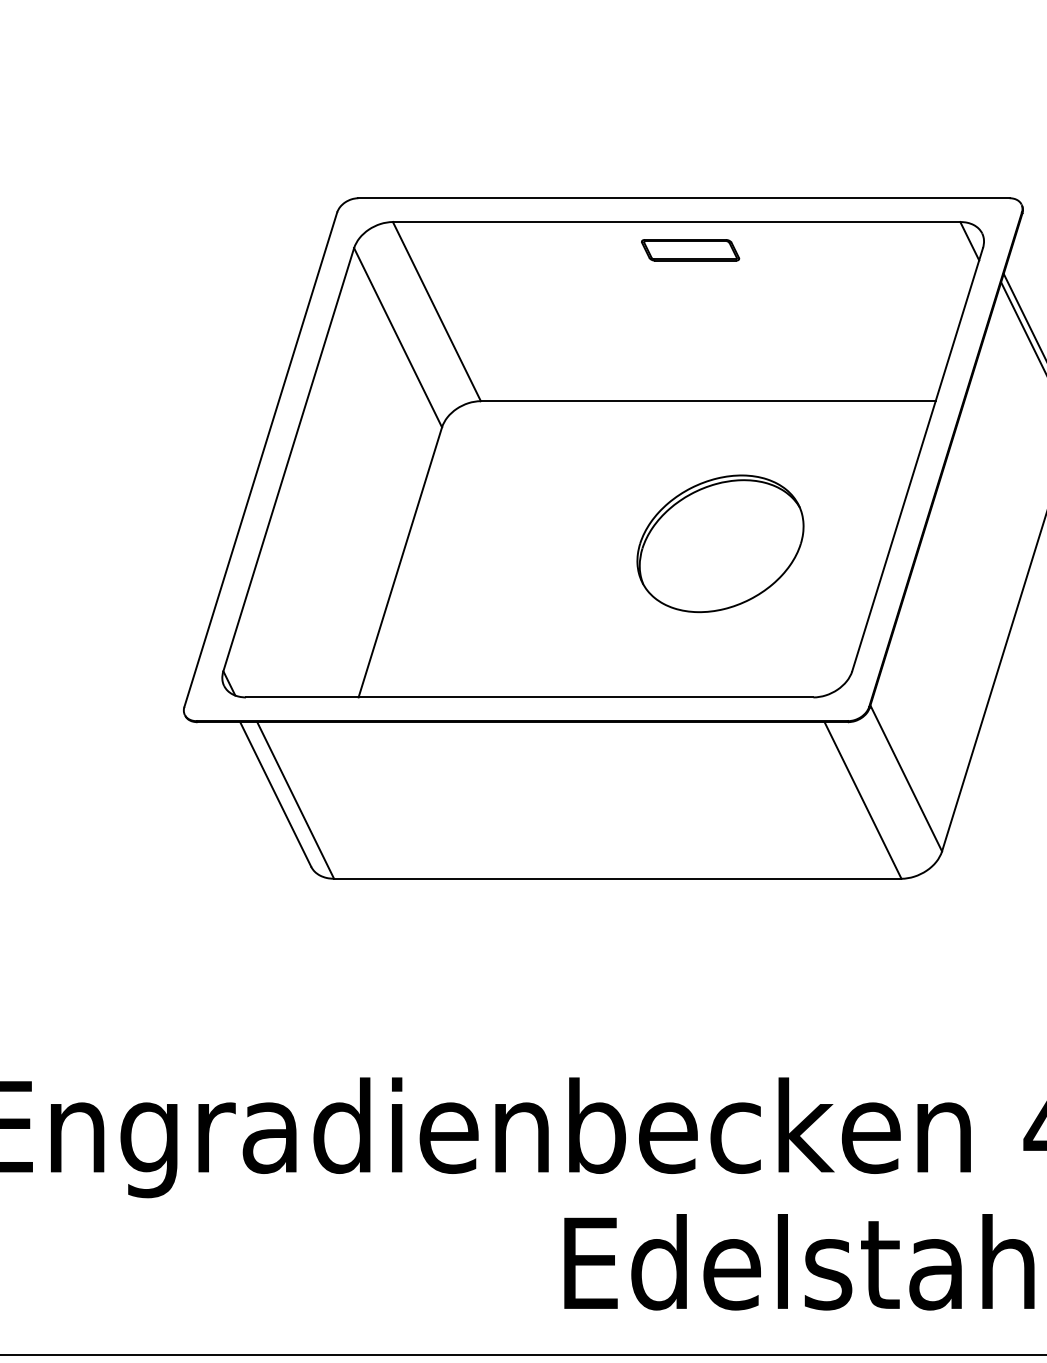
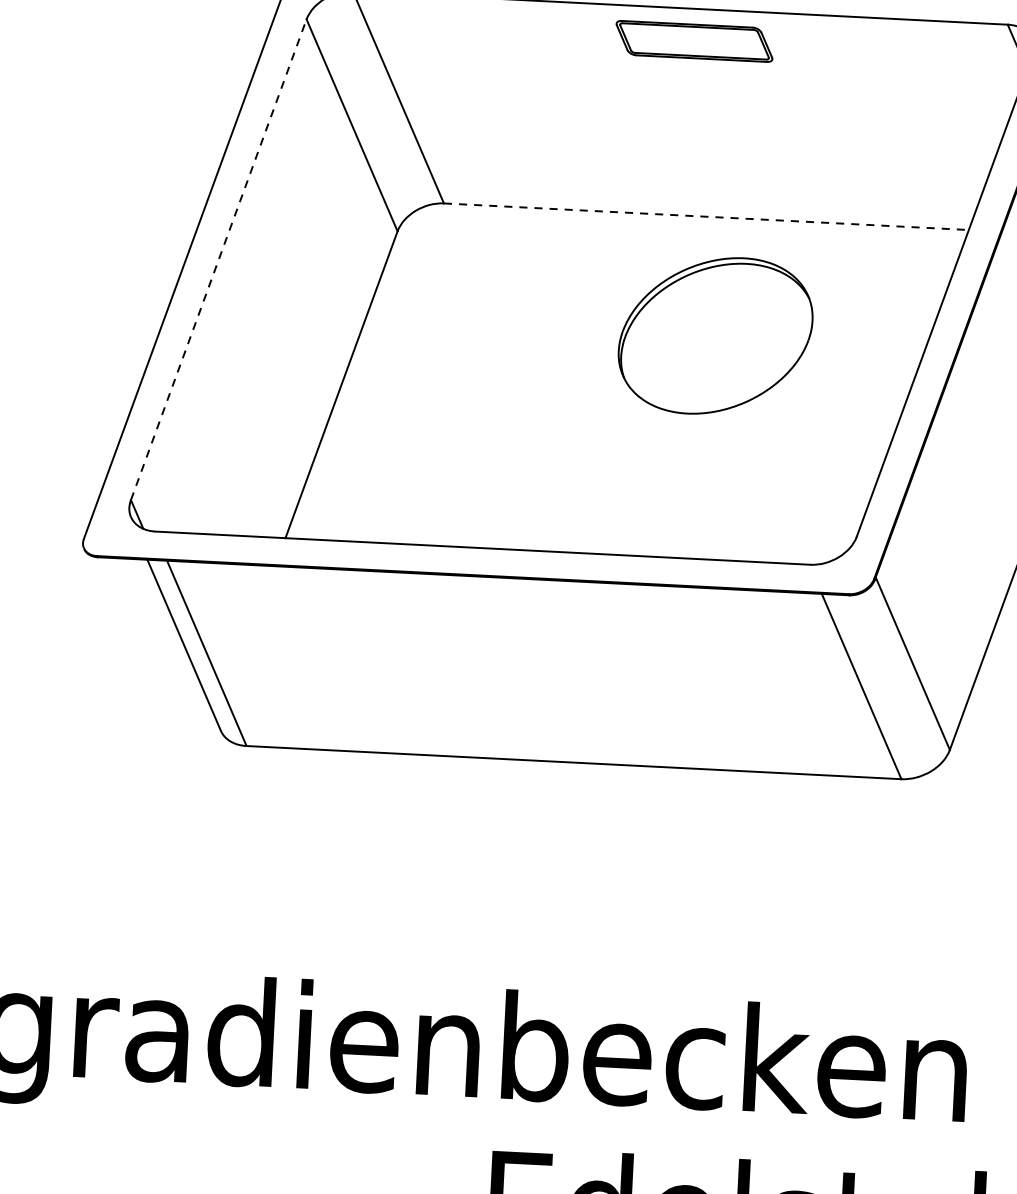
part: (690, 250) -> (694, 41), size x1.4
line: (708, 401) -> (706, 217), solid -> dashed
line: (288, 459) -> (218, 259), solid -> dashed
part: (720, 543) -> (715, 335), moved

